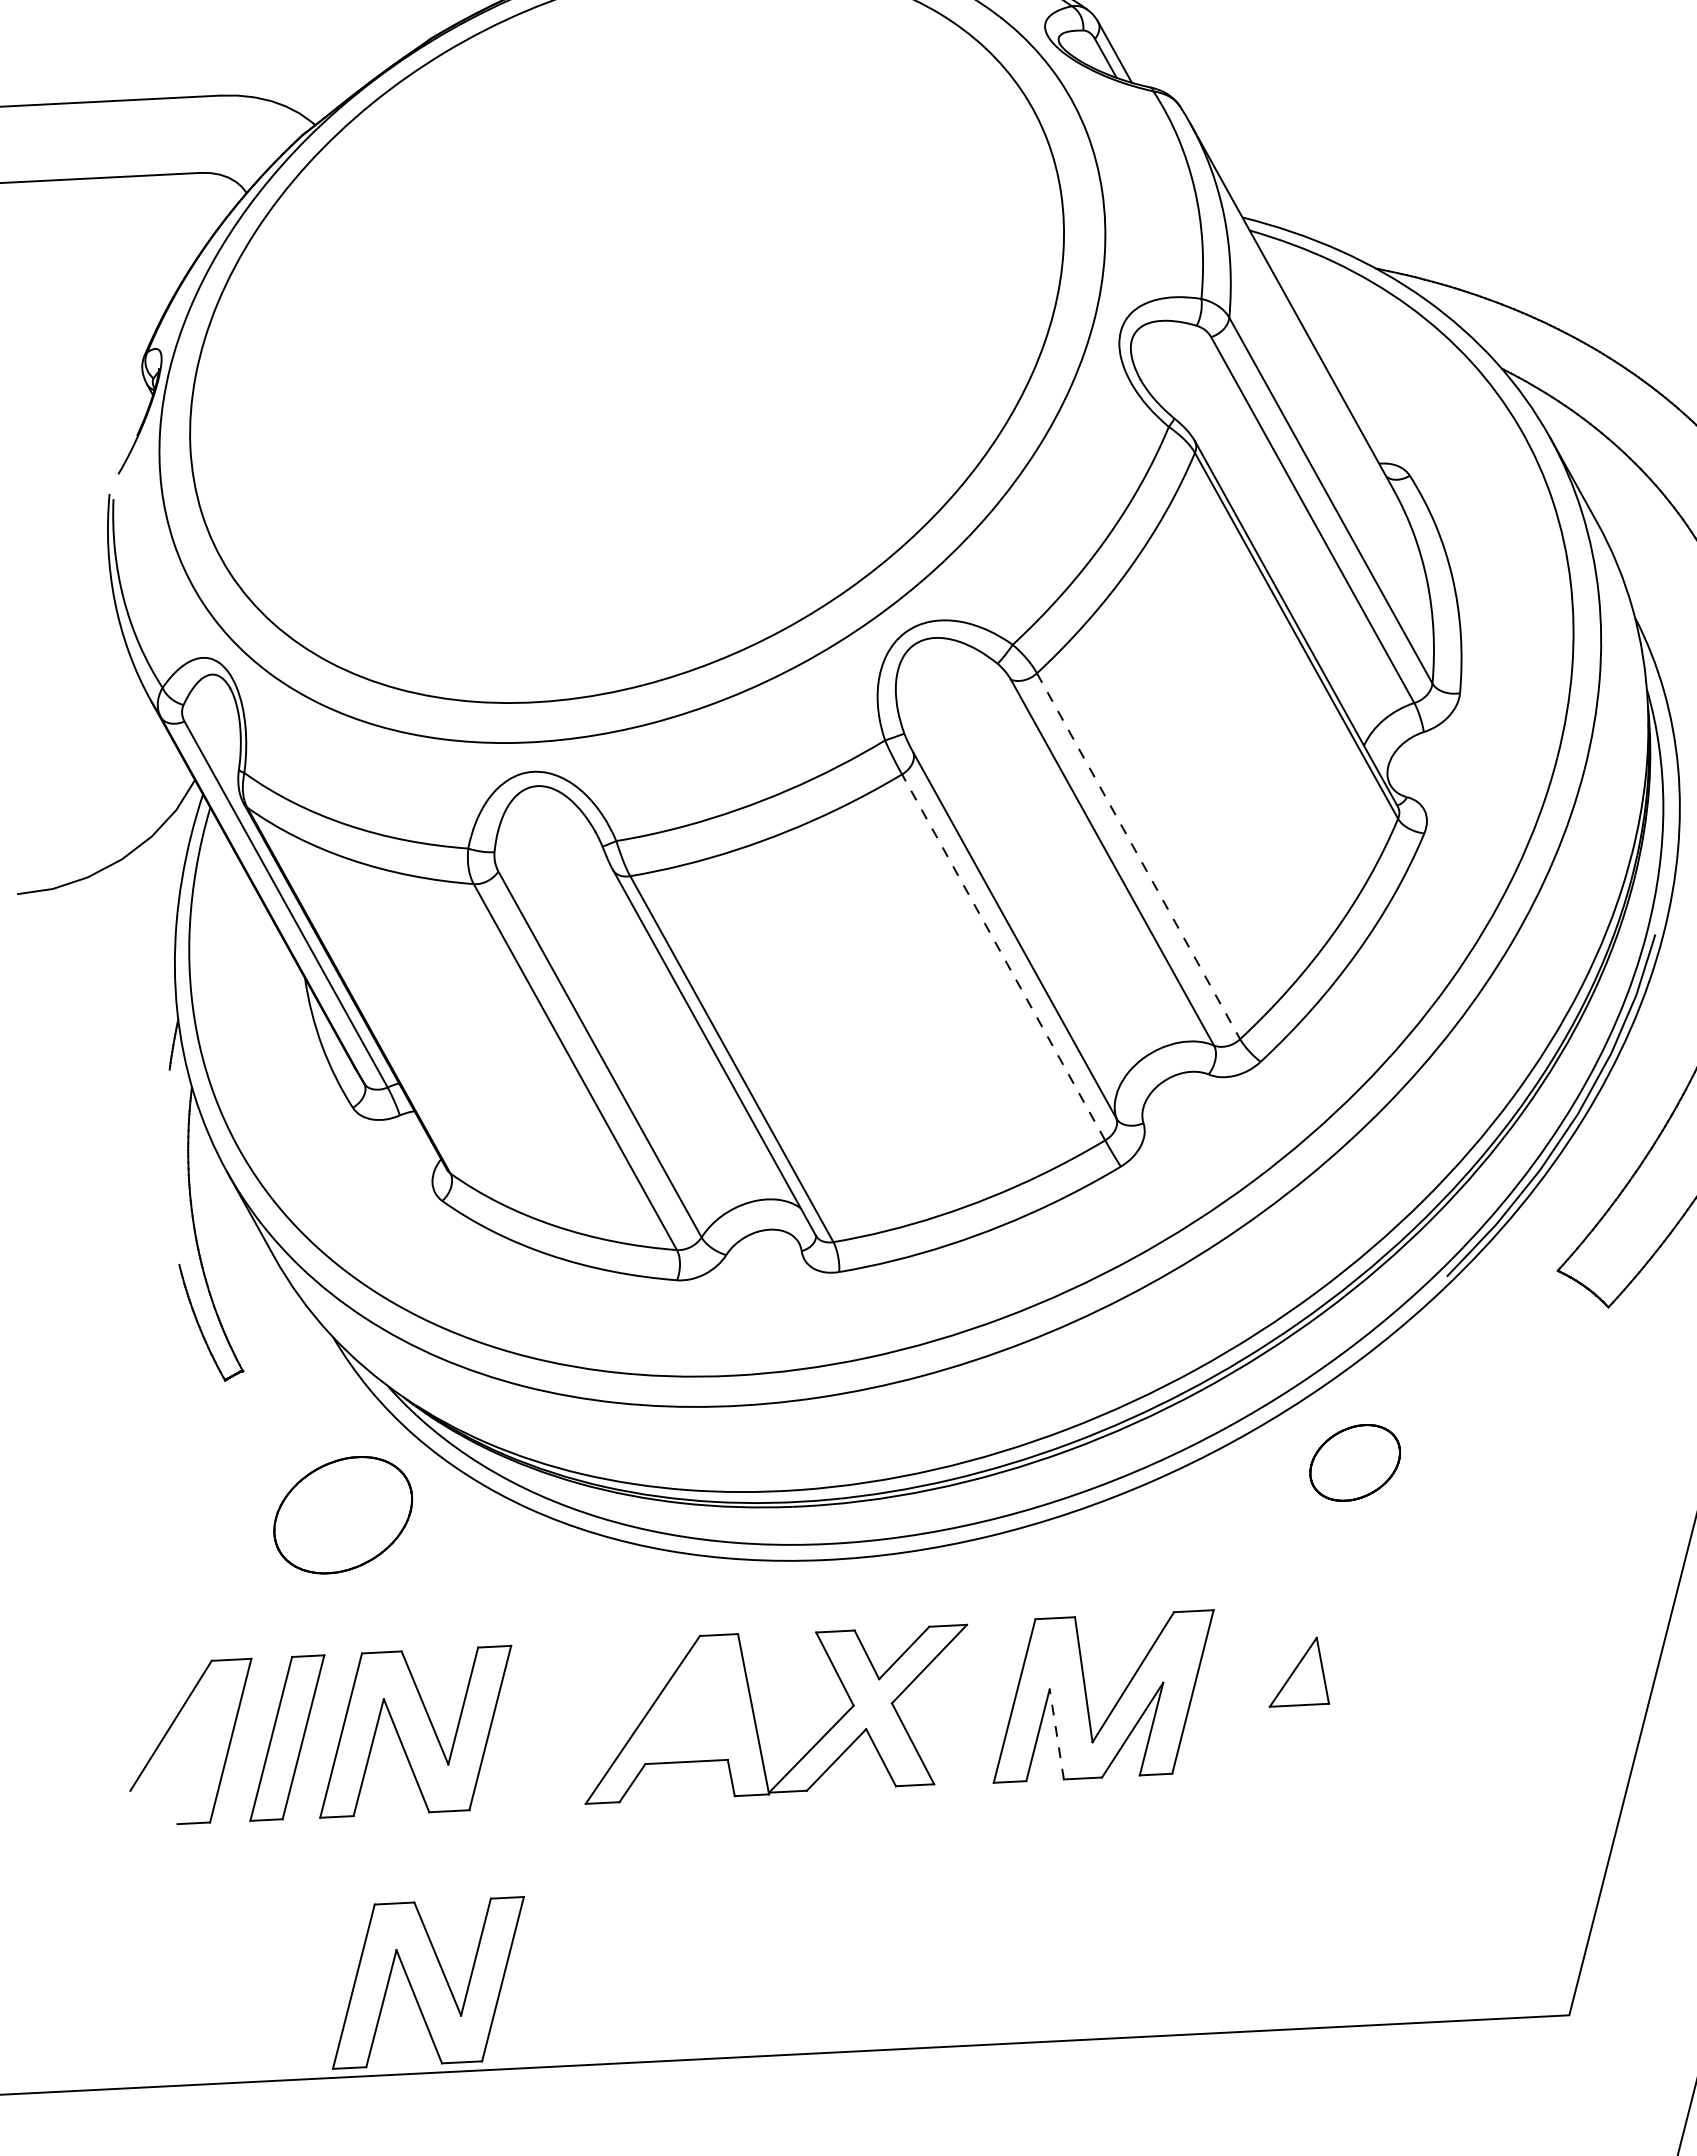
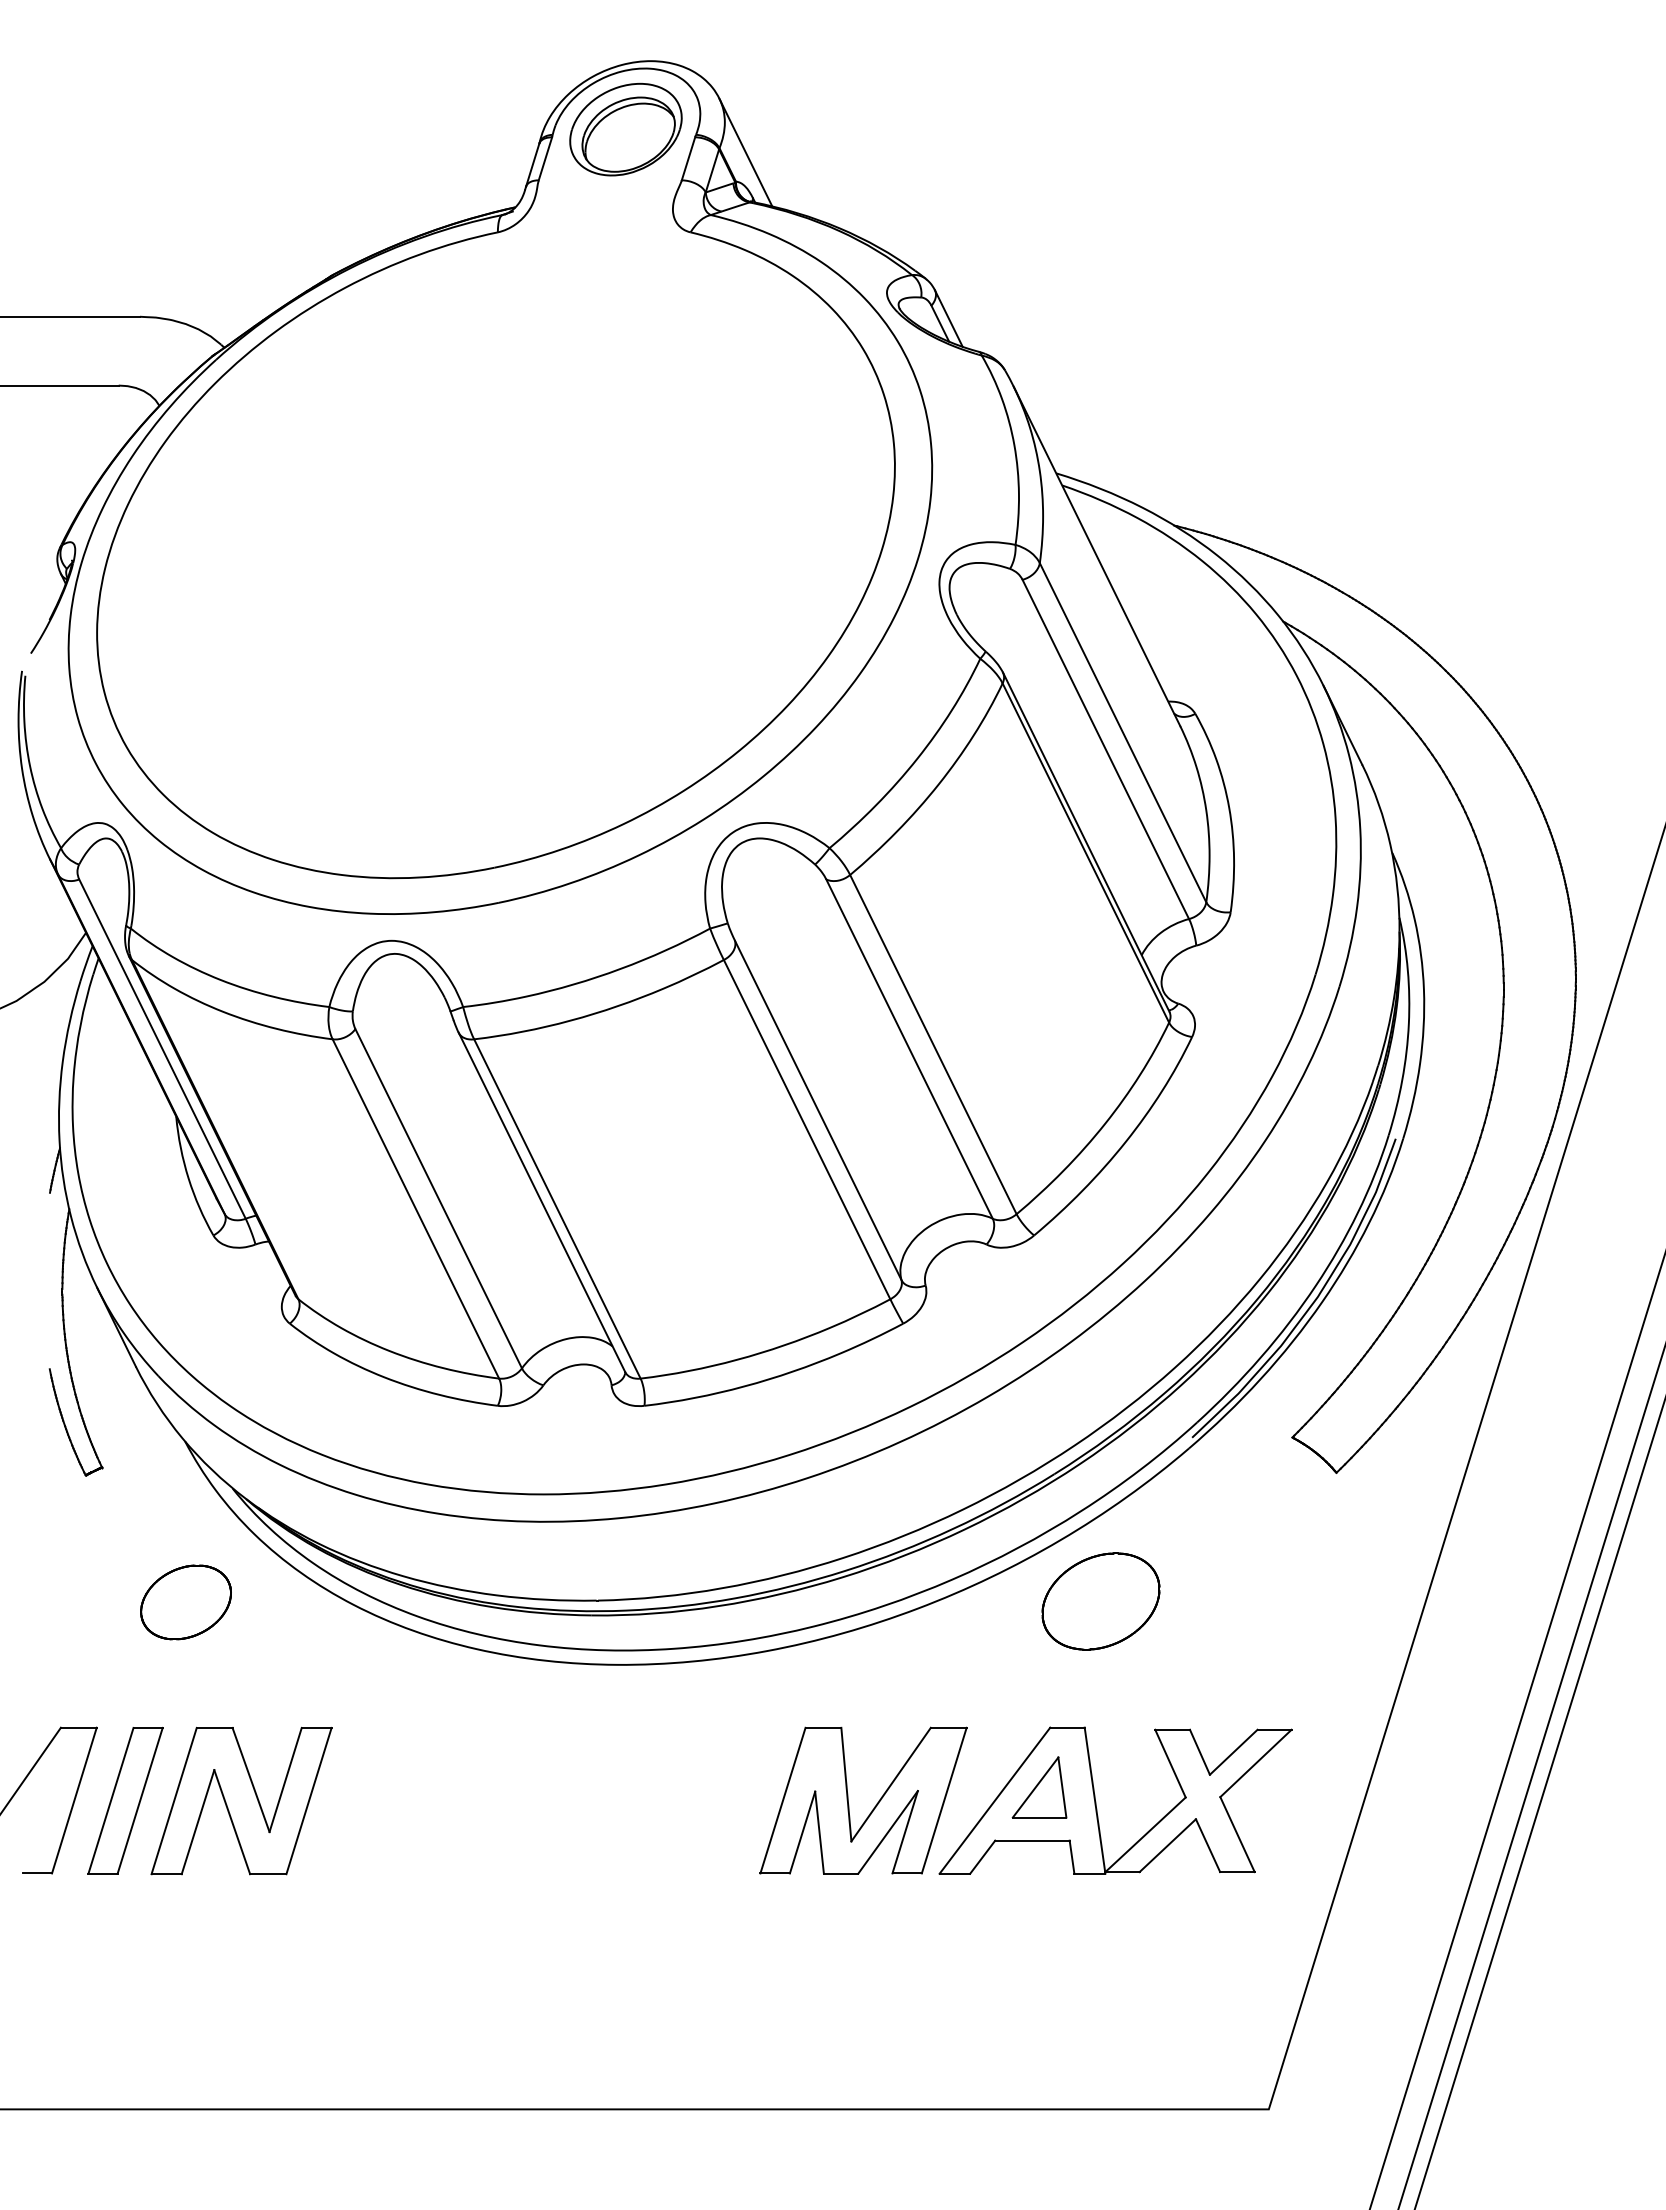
line: (1138, 856) -> (933, 1044), dashed -> solid
line: (1004, 957) -> (807, 1129), dashed -> solid
part: (1354, 1462) -> (1100, 1601), size x1.43
part: (342, 1515) -> (185, 1602), size x0.71
part: (755, 1715) -> (1096, 1801), moved
line: (1056, 1734) -> (819, 1832), dashed -> solid
part: (428, 1982) -> (241, 2027), removed

